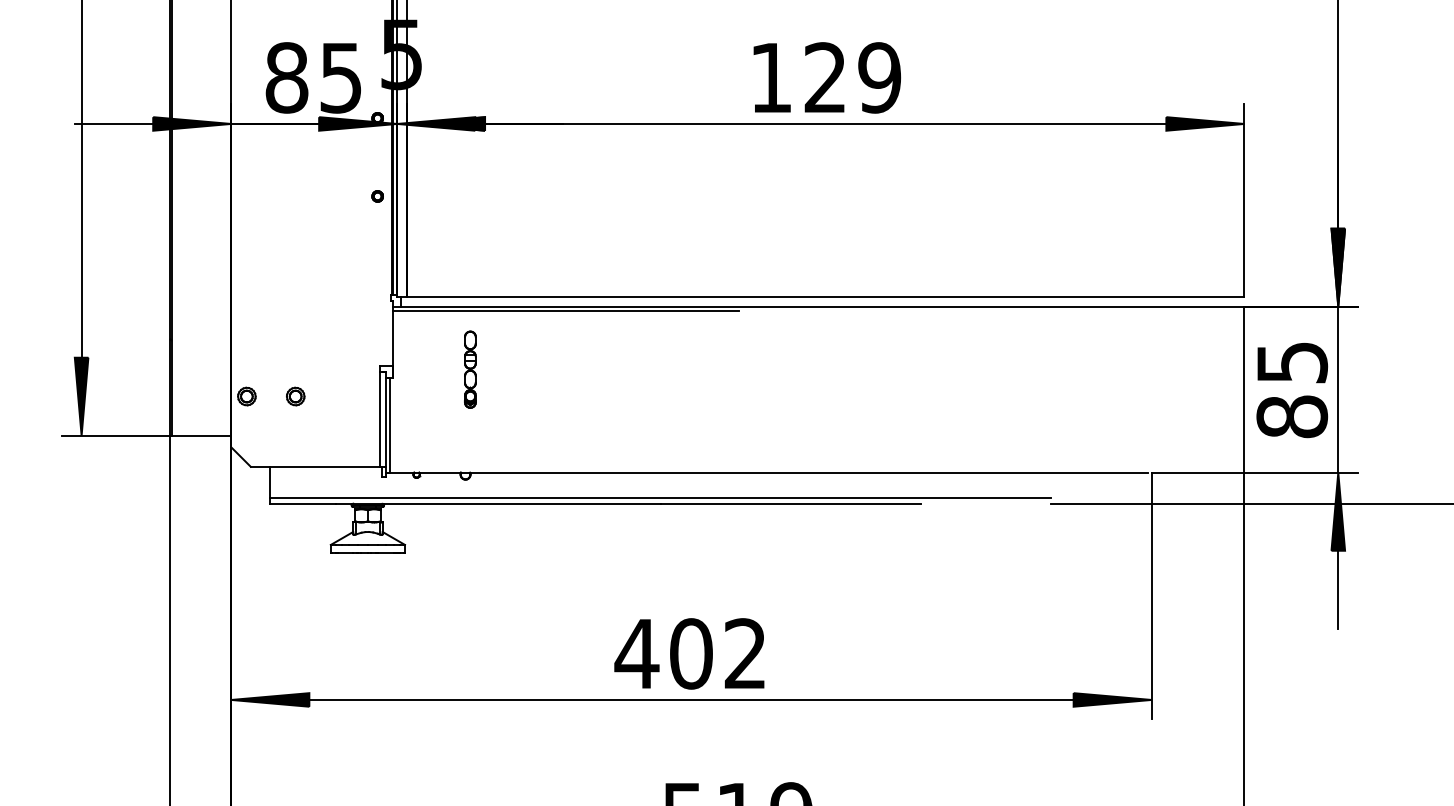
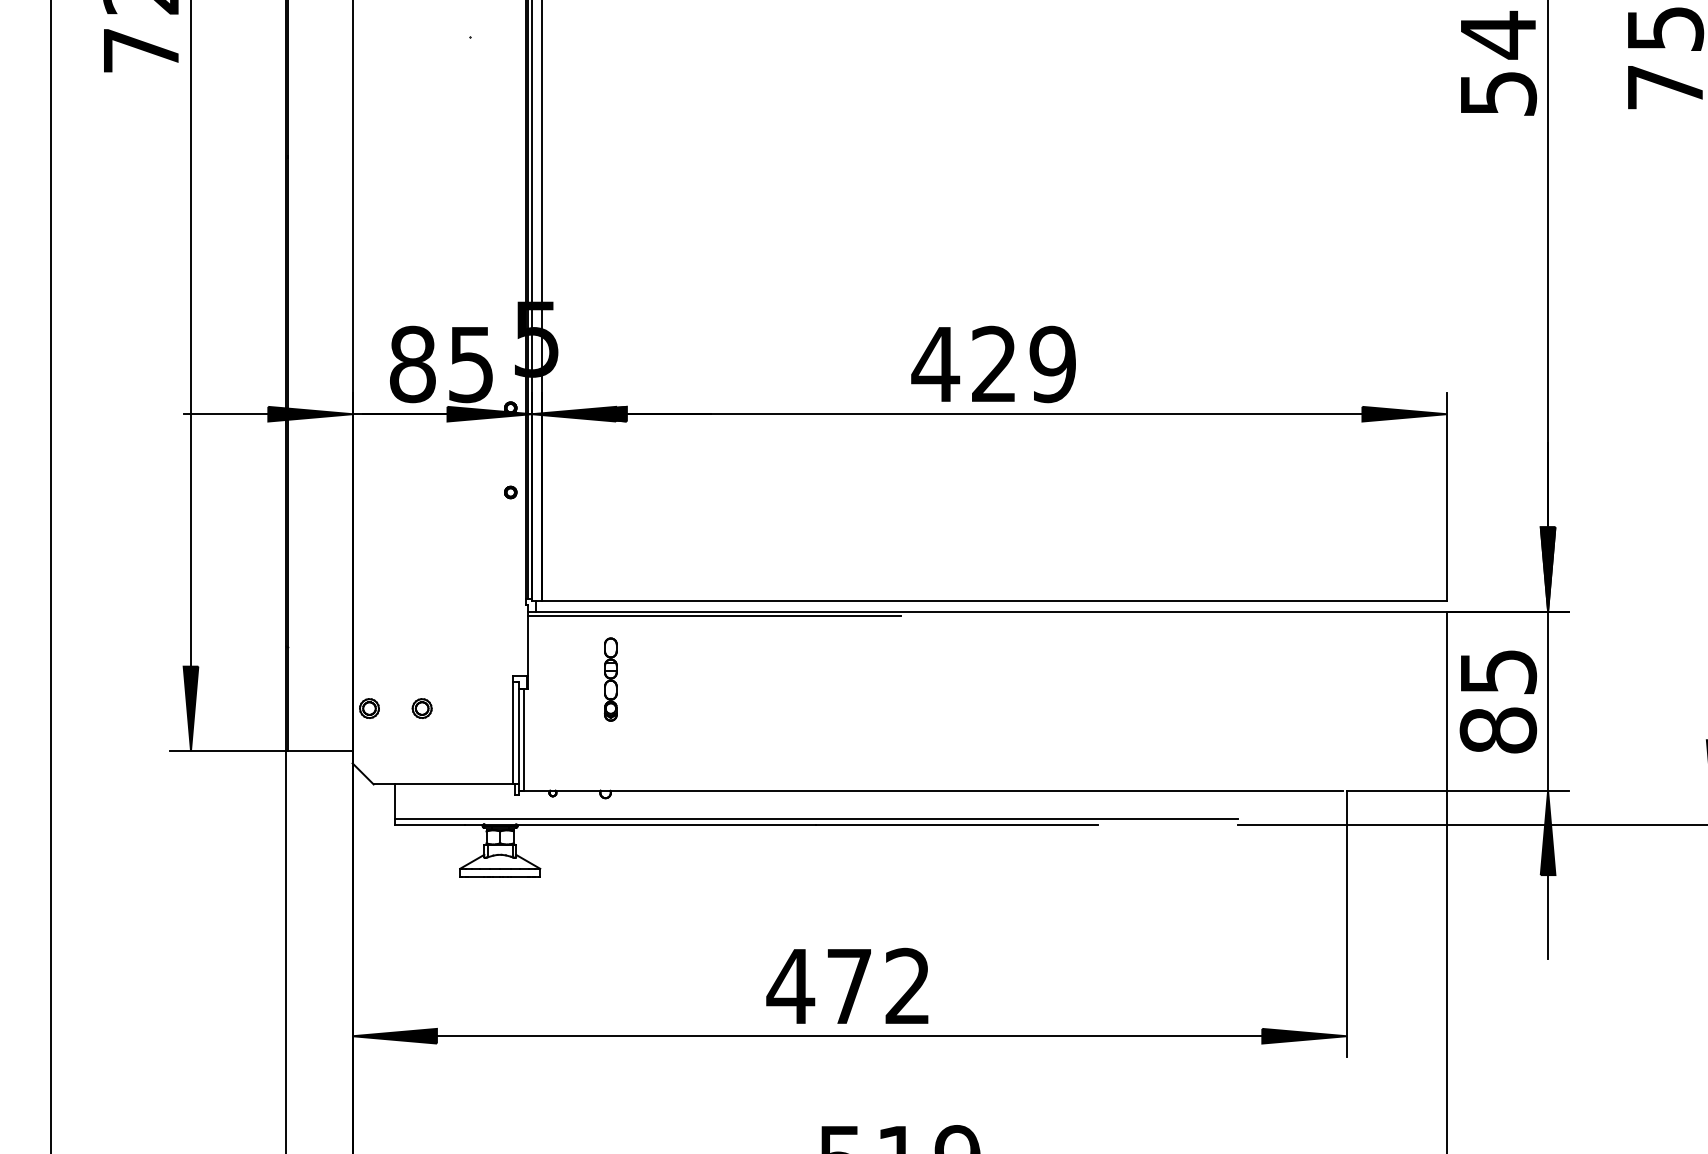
text: (771, 77) -> (935, 364), 129 -> 429
text: (691, 653) -> (849, 986), 402 -> 472

